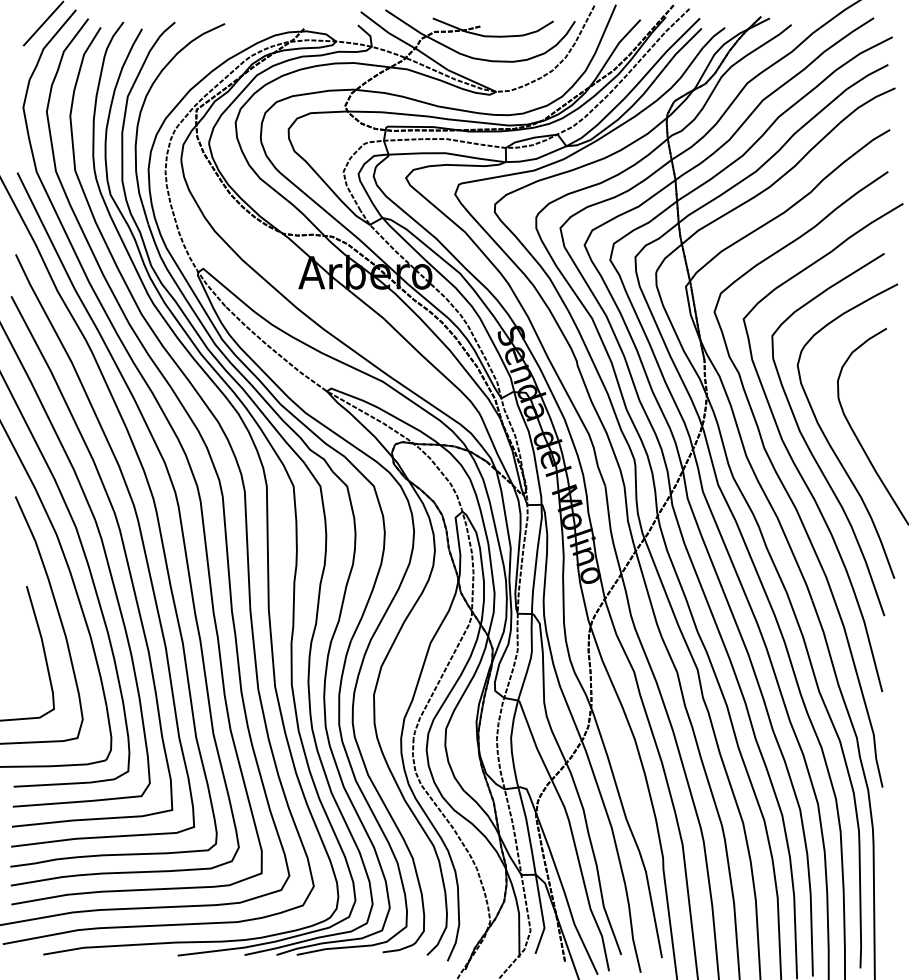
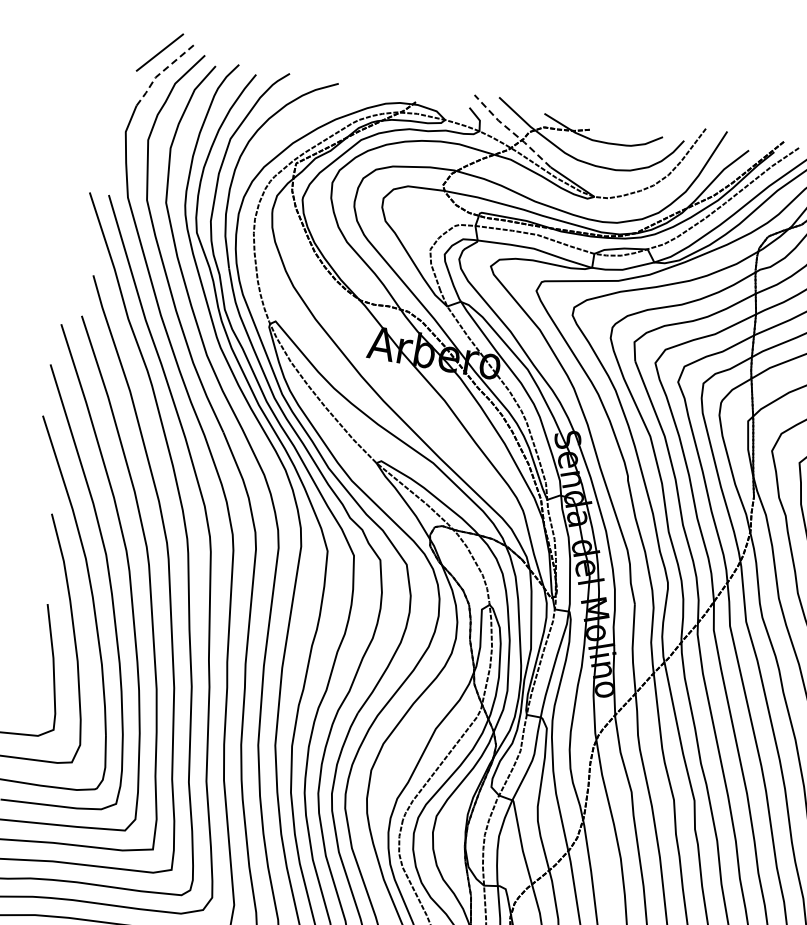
line: (403, 41) -> (511, 131), solid -> dashed
line: (48, 43) -> (161, 73), solid -> dashed

